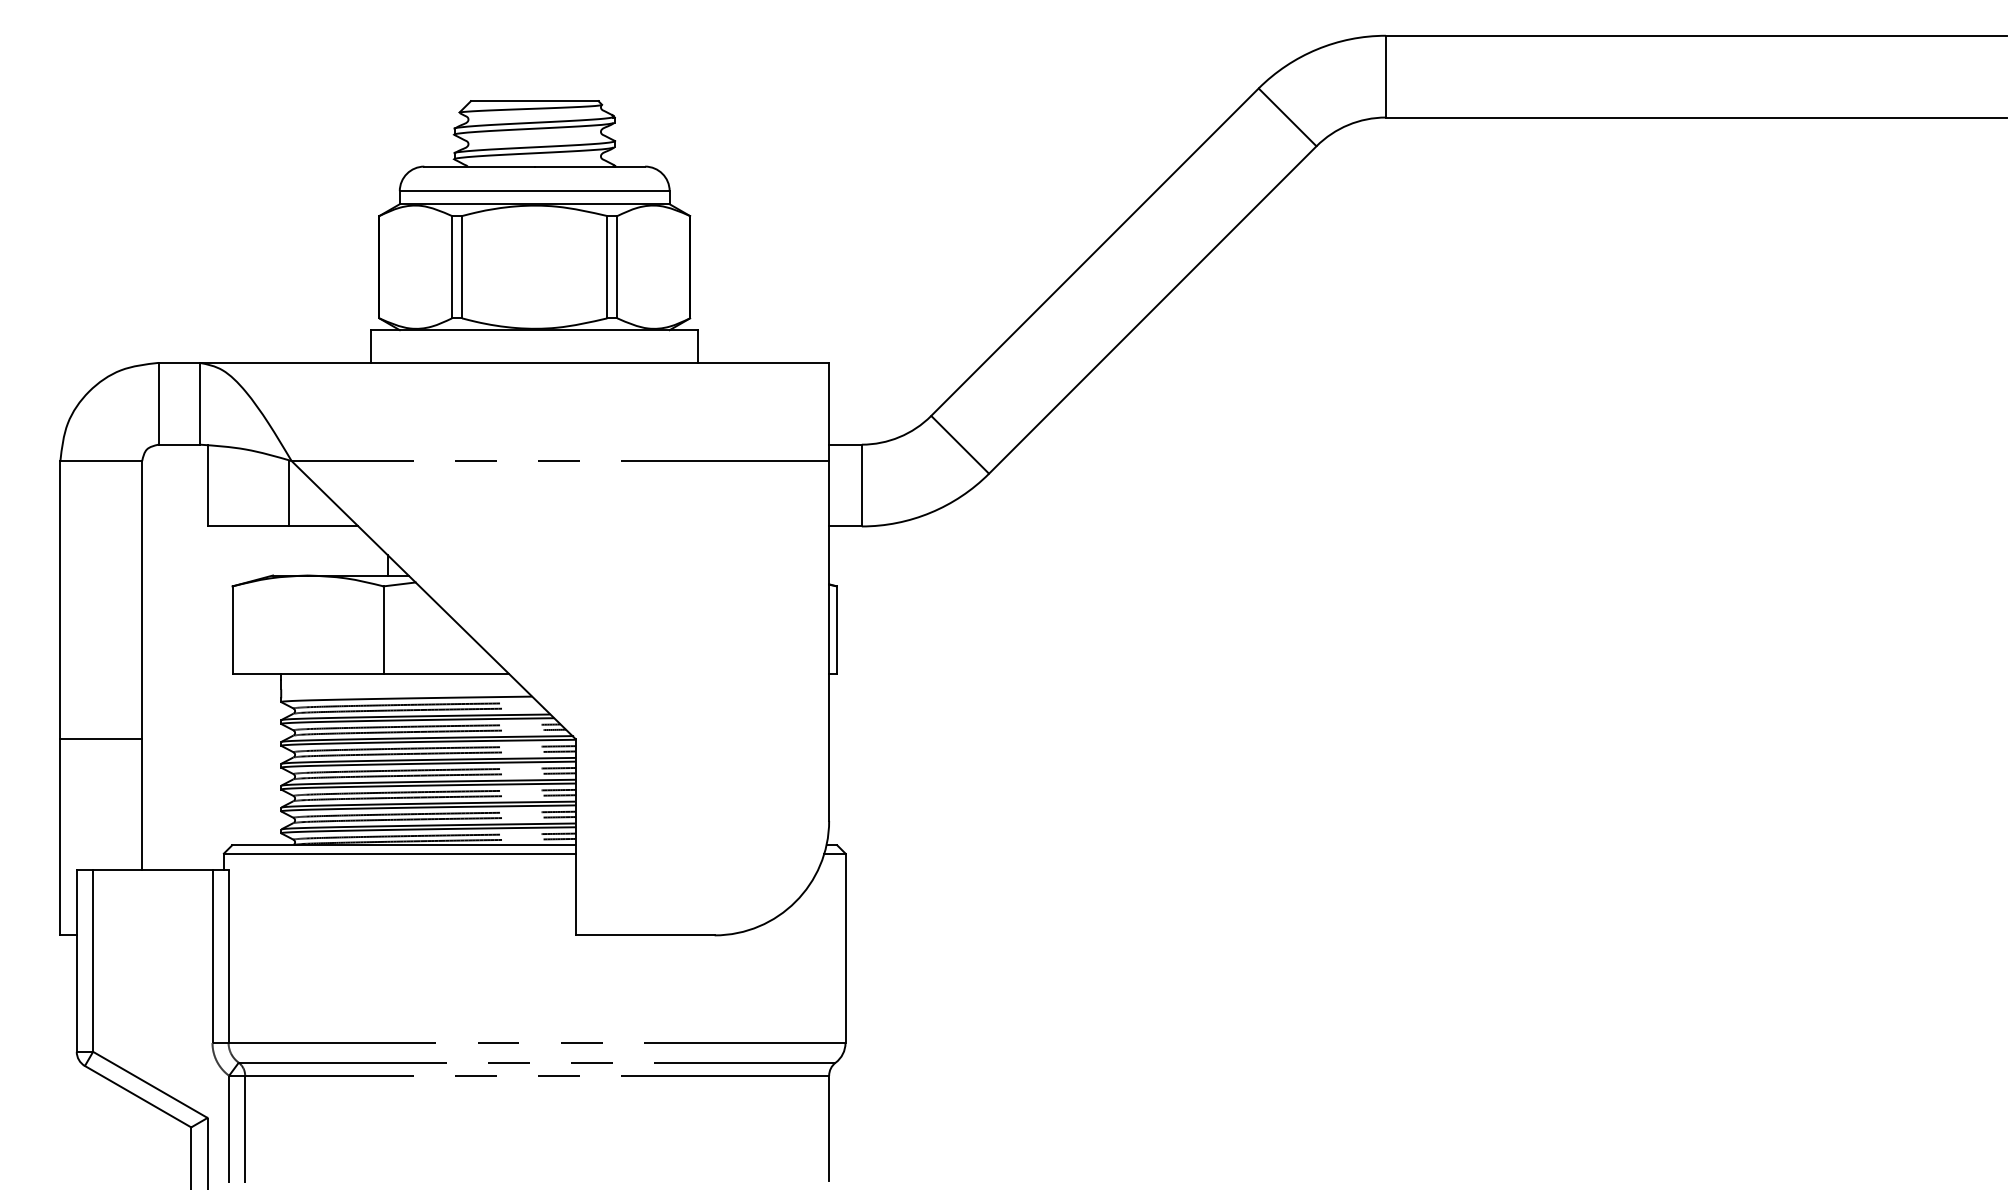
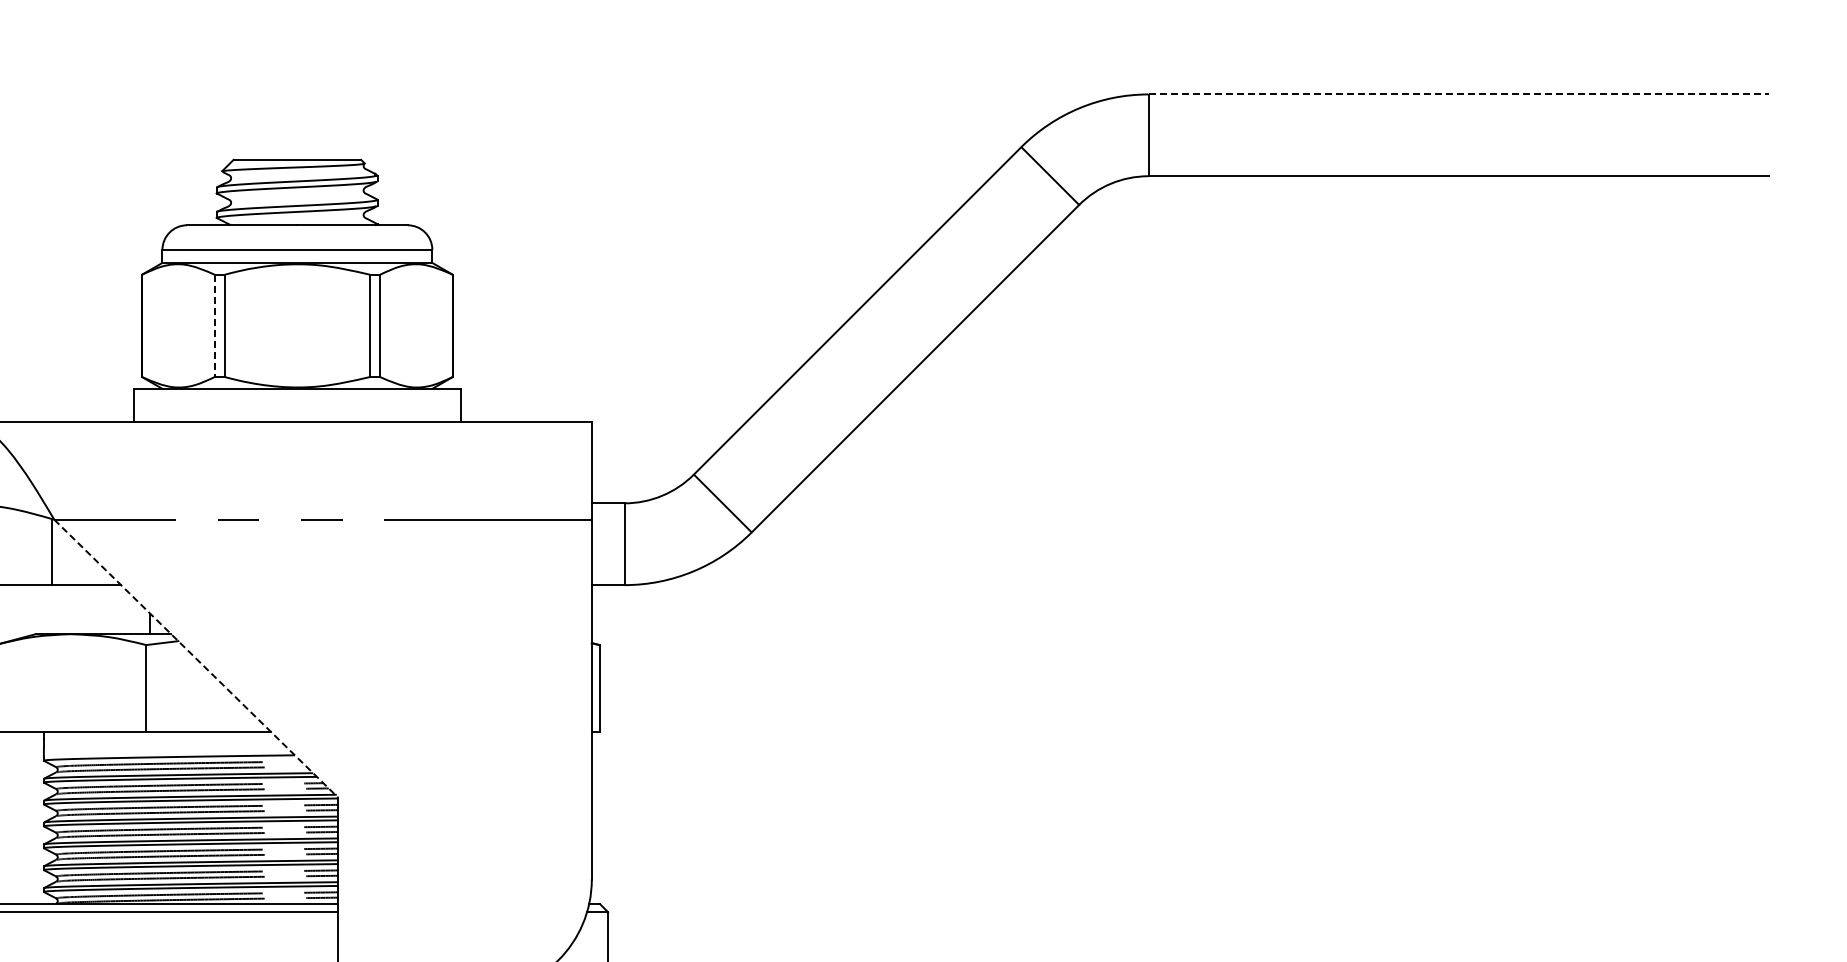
line: (1696, 35) -> (1459, 94), solid -> dashed
line: (452, 267) -> (215, 326), solid -> dashed
line: (433, 600) -> (196, 659), solid -> dashed

